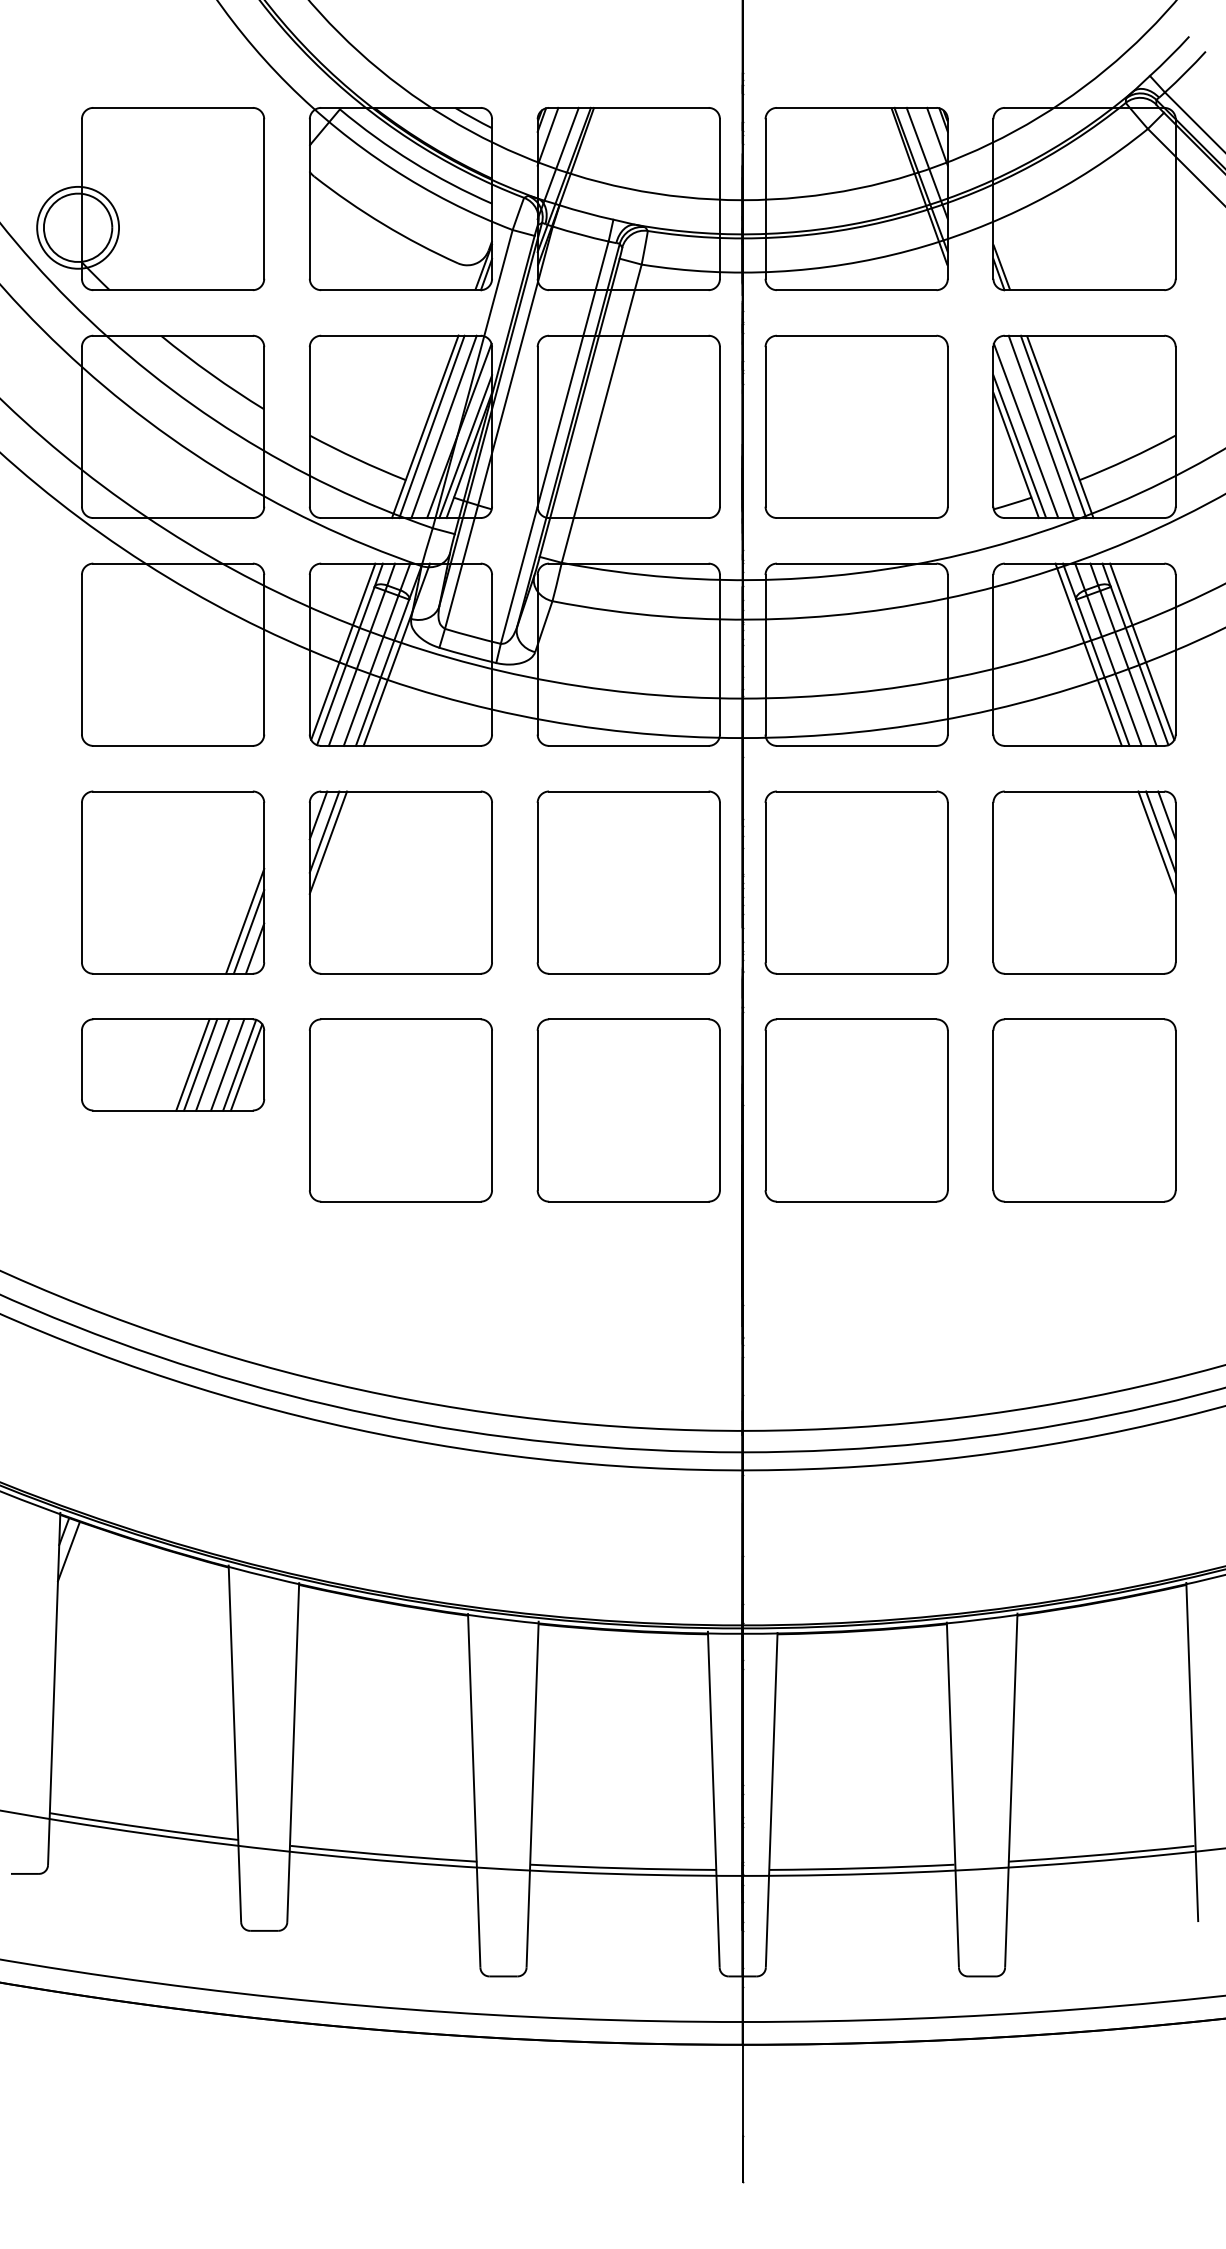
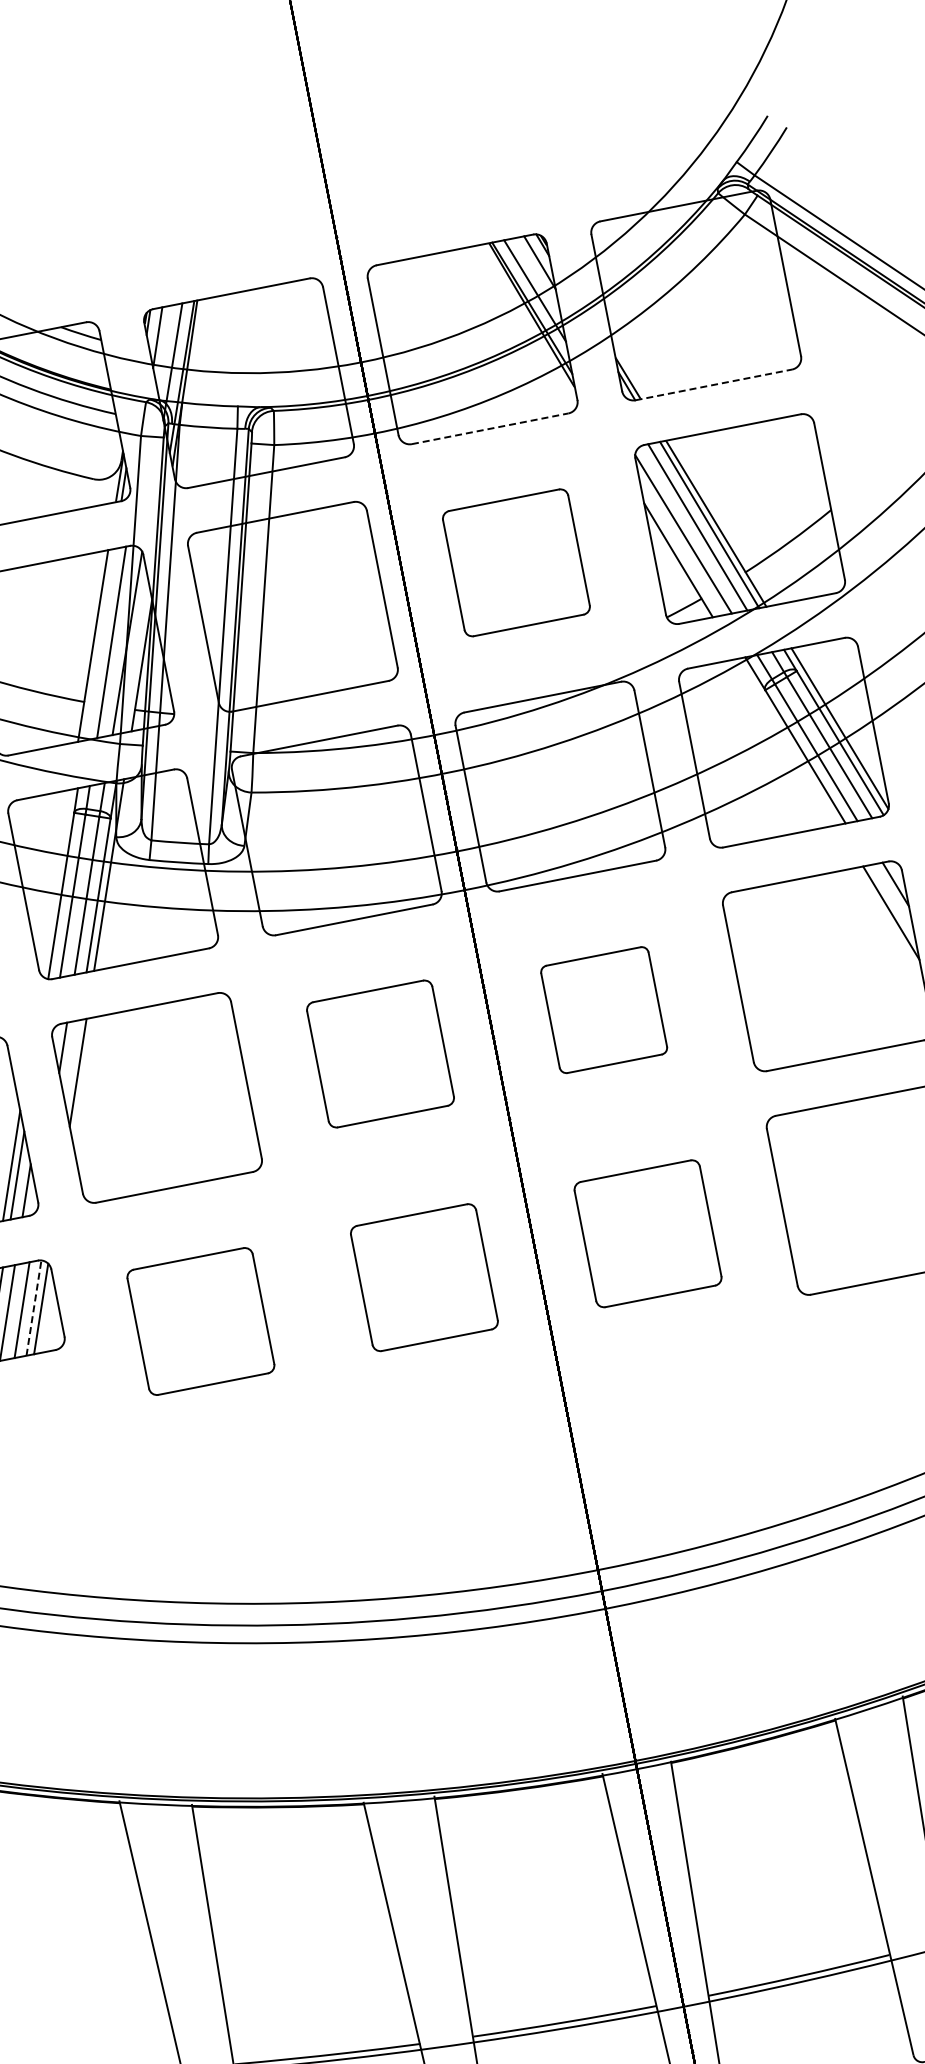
line: (856, 290) -> (490, 429), solid -> dashed
line: (1084, 290) -> (713, 385), solid -> dashed
line: (431, 426) -> (99, 644), removed
part: (856, 426) -> (516, 562), size x0.7
line: (465, 446) -> (136, 657), removed
line: (1019, 446) -> (680, 550), removed
line: (343, 651) -> (56, 882), removed
line: (1088, 654) -> (787, 741), removed
line: (324, 831) -> (72, 1062), removed
line: (1160, 831) -> (892, 901), removed
part: (628, 882) -> (380, 1053), size x0.7
part: (856, 882) -> (604, 1010), size x0.6
line: (239, 1064) -> (33, 1307), solid -> dashed
part: (400, 1110) -> (200, 1321), size x0.7
part: (628, 1110) -> (424, 1277), size x0.7
part: (856, 1110) -> (647, 1233), size x0.7

